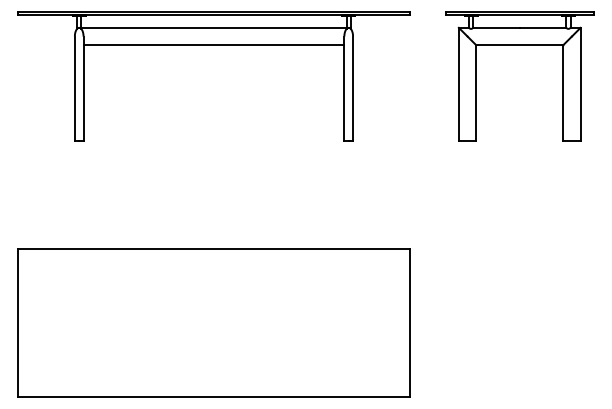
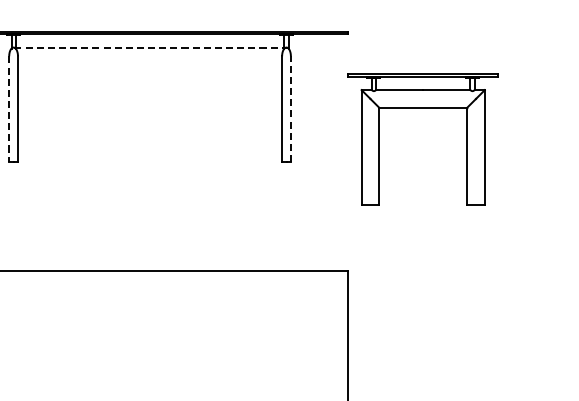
line: (213, 27) -> (149, 47), solid -> dashed
line: (213, 45) -> (149, 65), removed
part: (519, 45) -> (422, 107), moved
line: (353, 88) -> (291, 108), solid -> dashed
line: (74, 89) -> (8, 109), solid -> dashed

